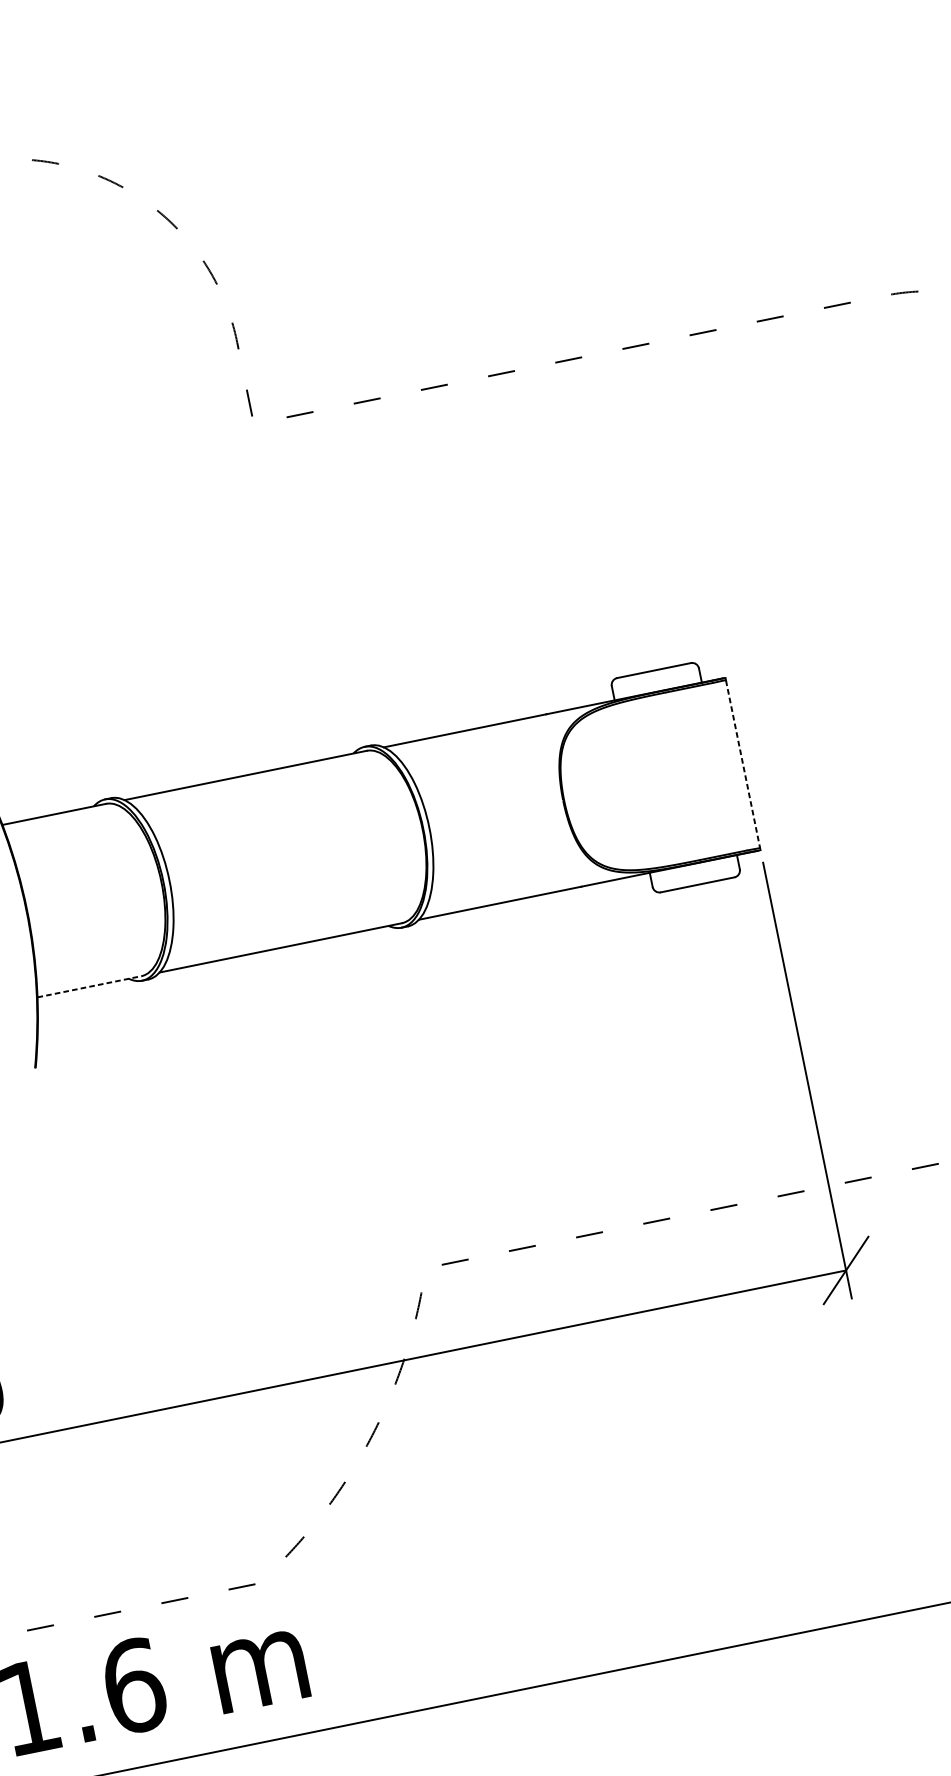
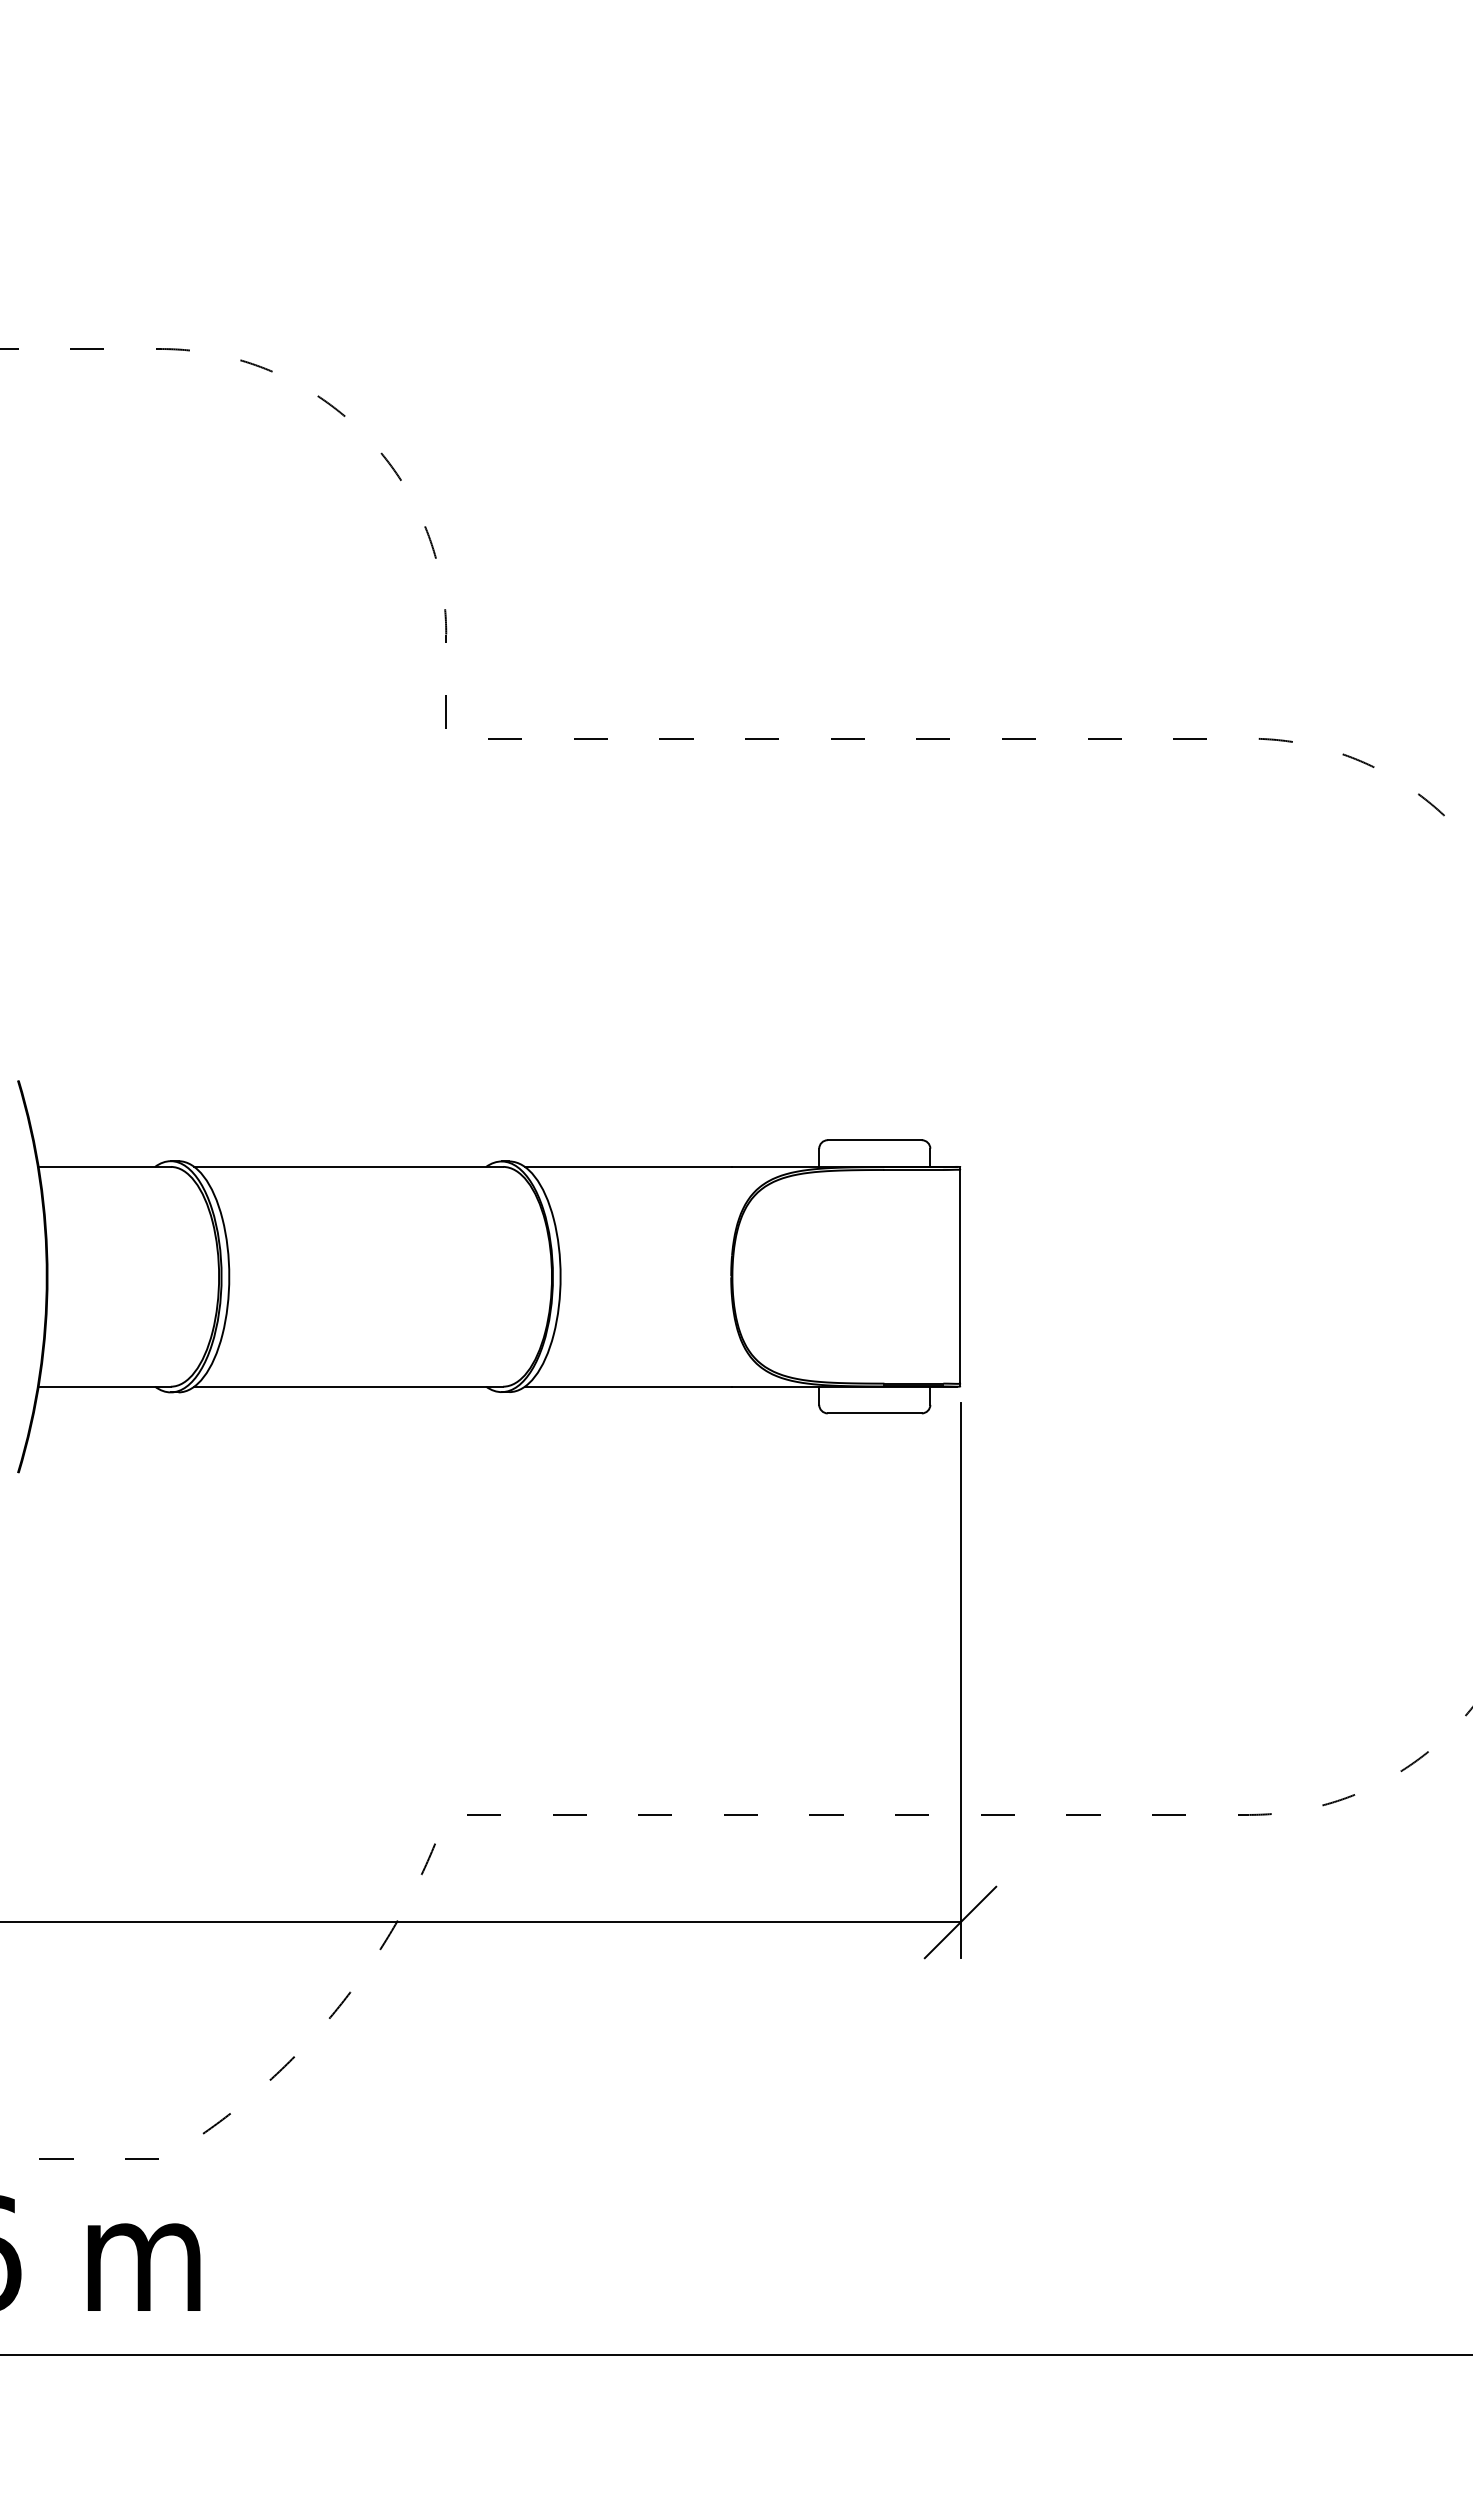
line: (742, 763) -> (960, 1276), dashed -> solid
line: (89, 986) -> (105, 1386), dashed -> solid

